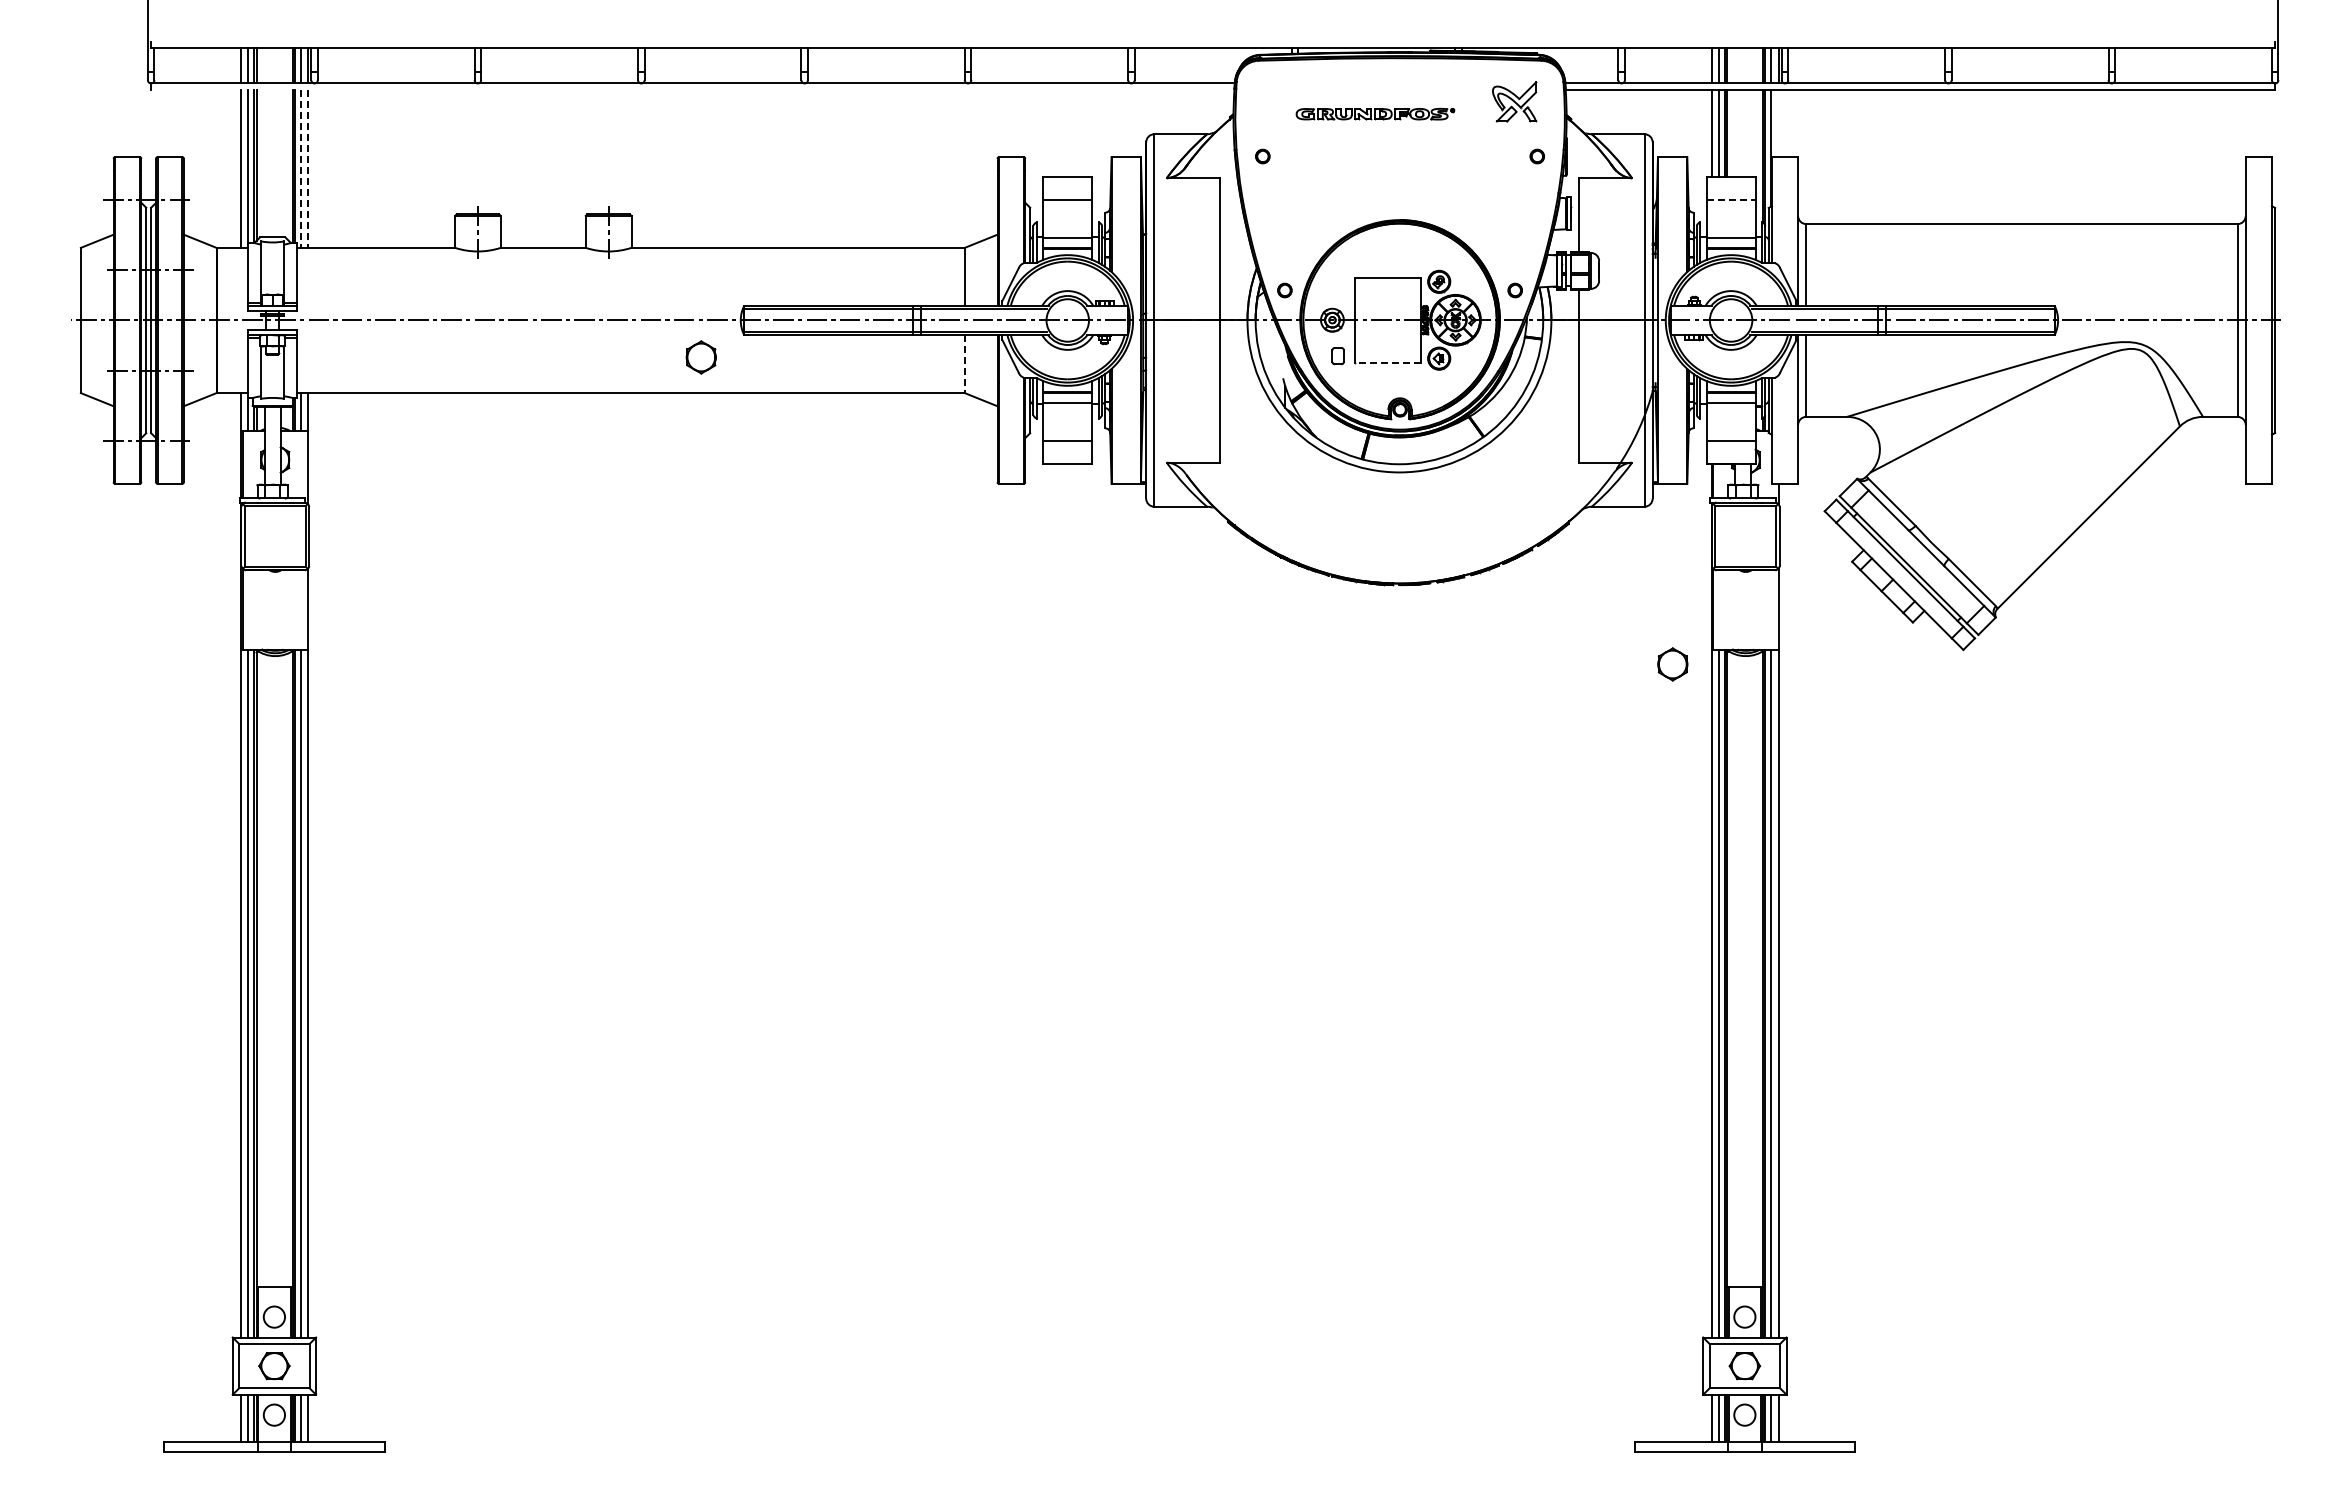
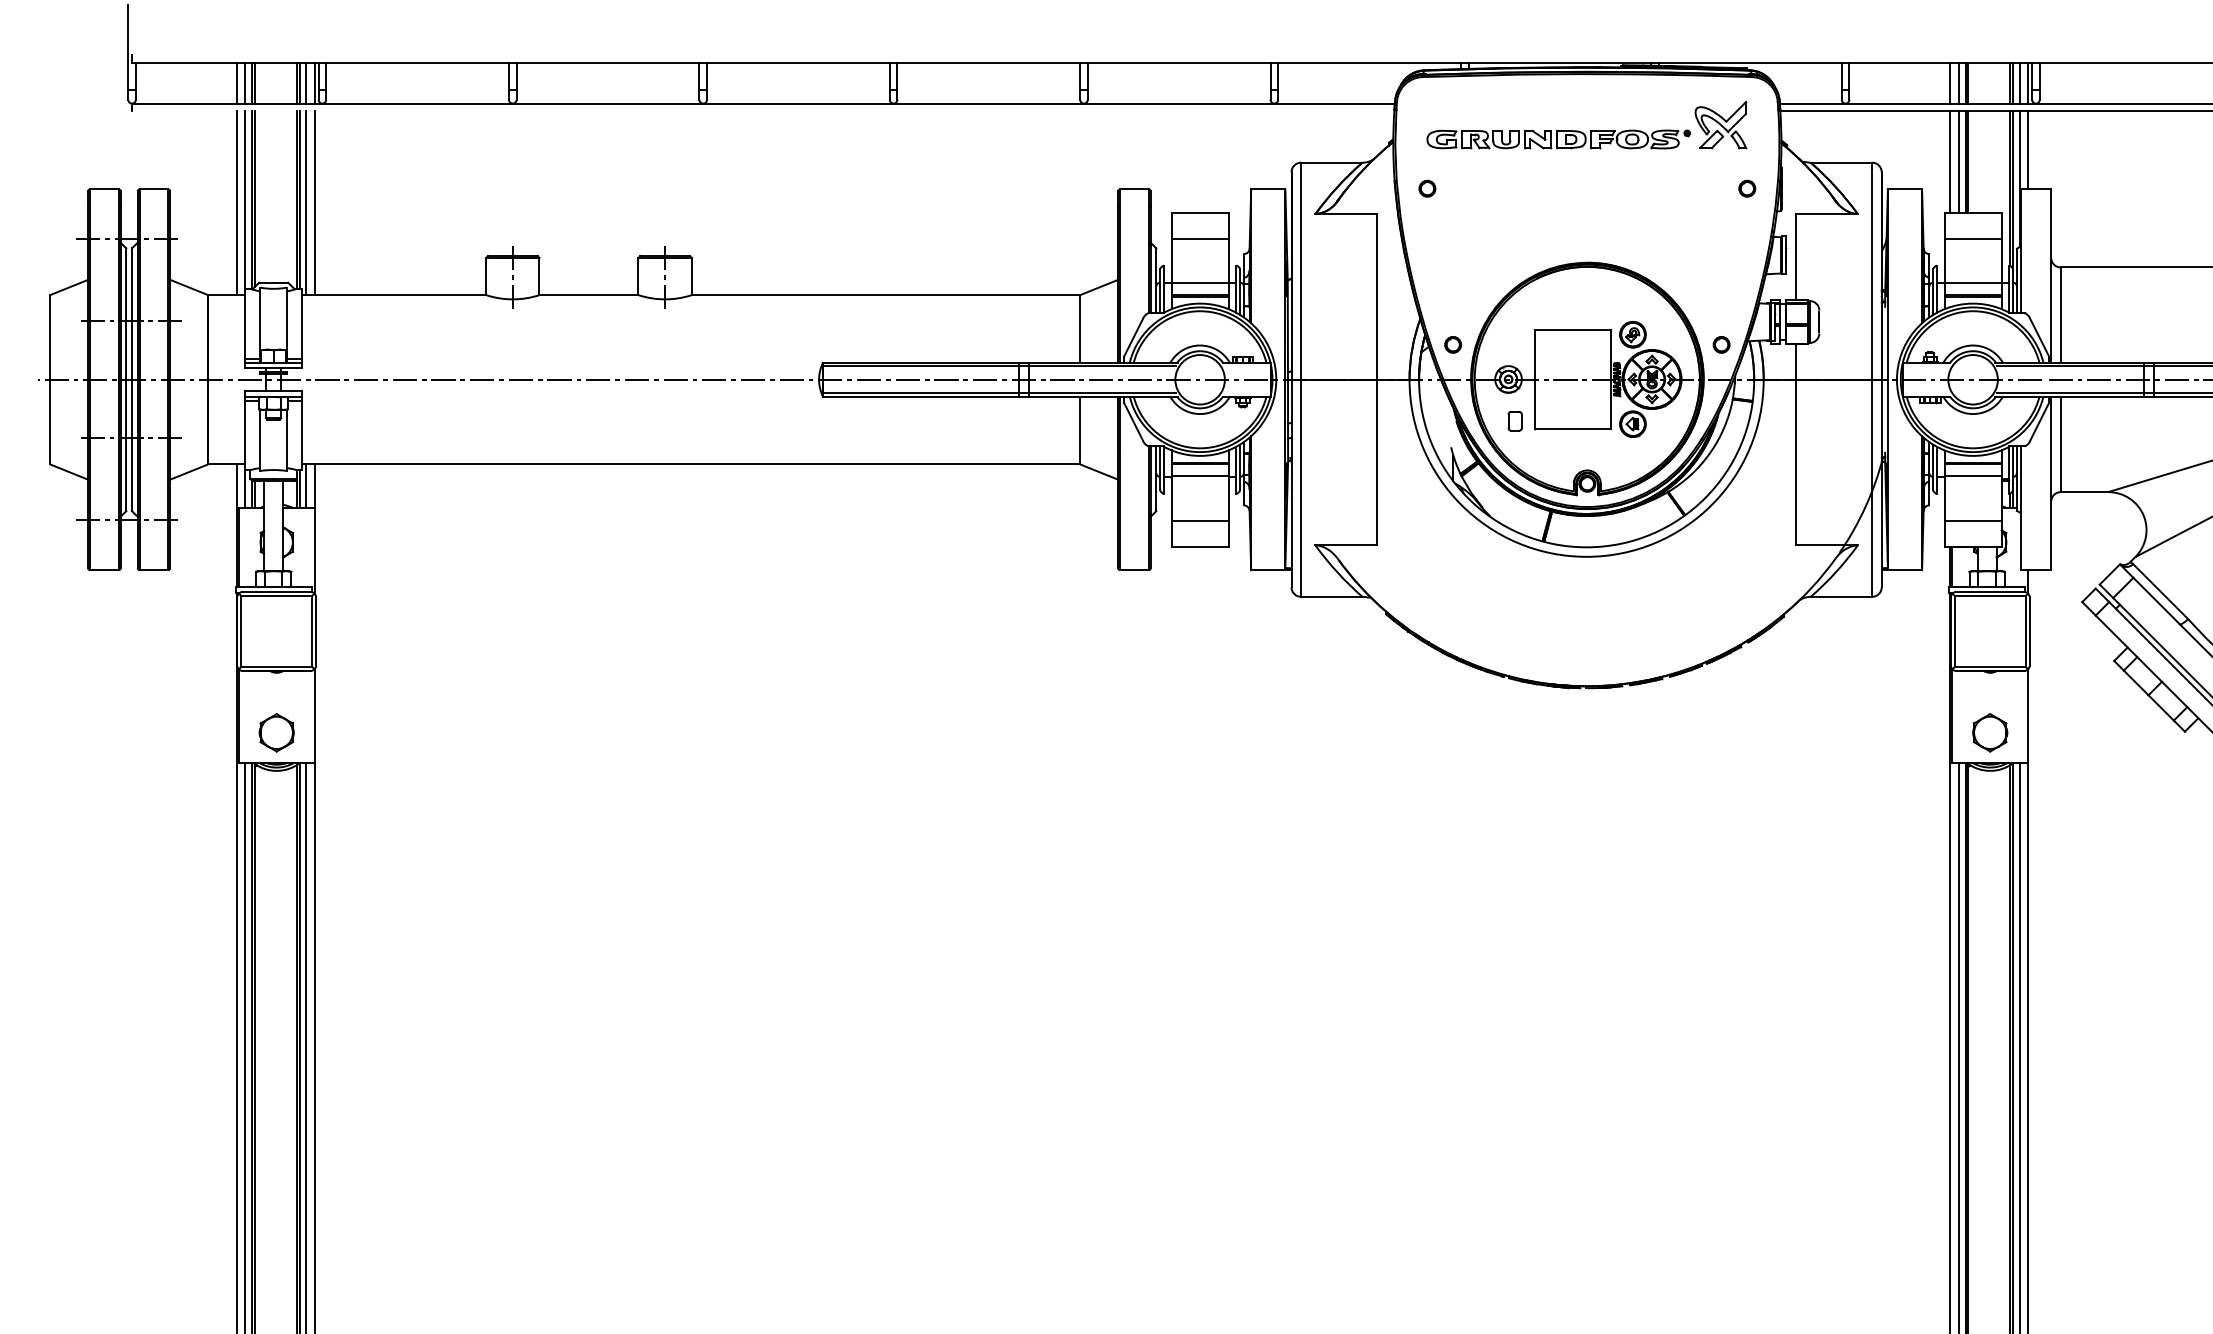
part: (1375, 113) -> (1558, 138), size x1.43
line: (1778, 123) -> (2028, 150), added
line: (300, 168) -> (306, 202), dashed -> solid
line: (308, 168) -> (315, 202), dashed -> solid
line: (1731, 199) -> (1973, 238), dashed -> solid
part: (700, 357) -> (275, 732), moved
line: (1387, 362) -> (1572, 428), dashed -> solid
line: (964, 364) -> (1079, 431), dashed -> solid
part: (1672, 664) -> (1989, 732), moved

